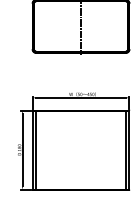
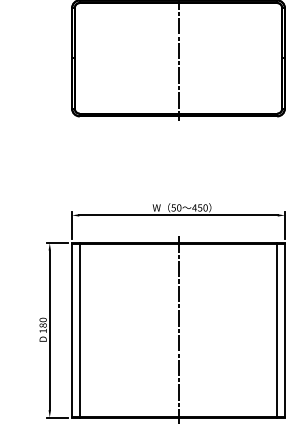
line: (81, 149) -> (179, 328), added

